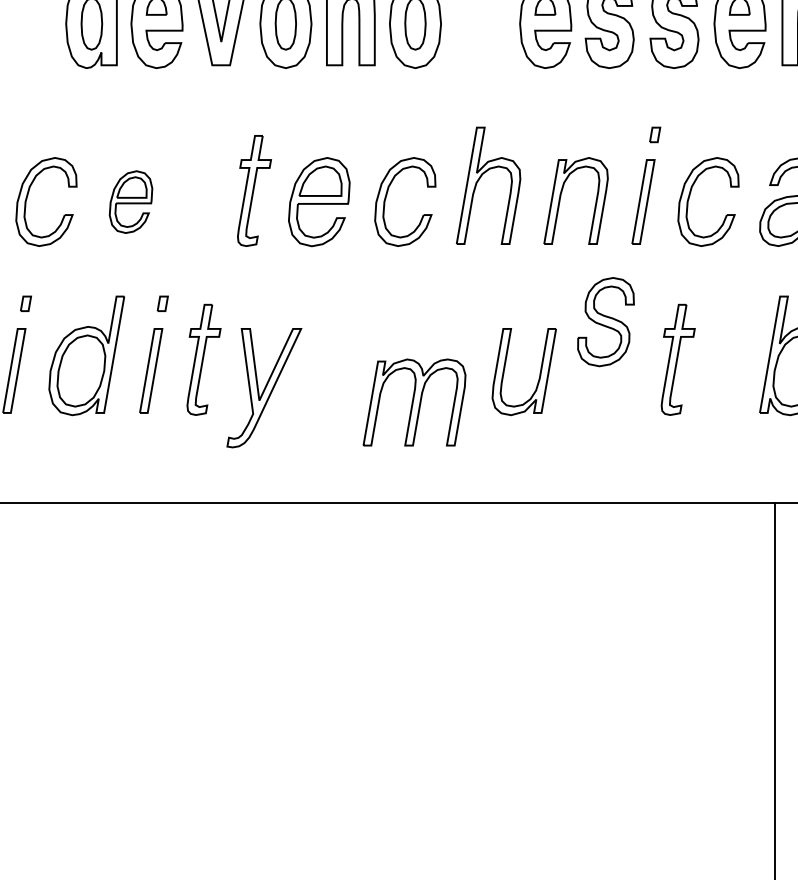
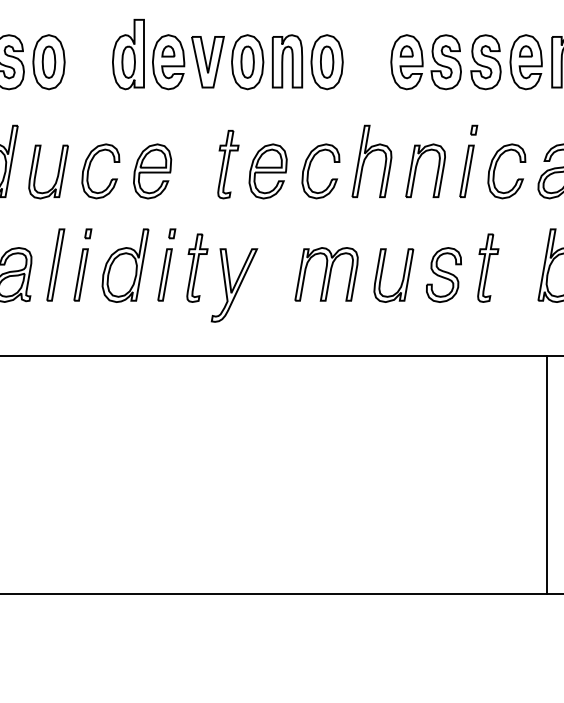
part: (130, 202) -> (152, 171), size x1.43
part: (605, 321) -> (443, 274), moved
part: (414, 402) -> (326, 274), moved

